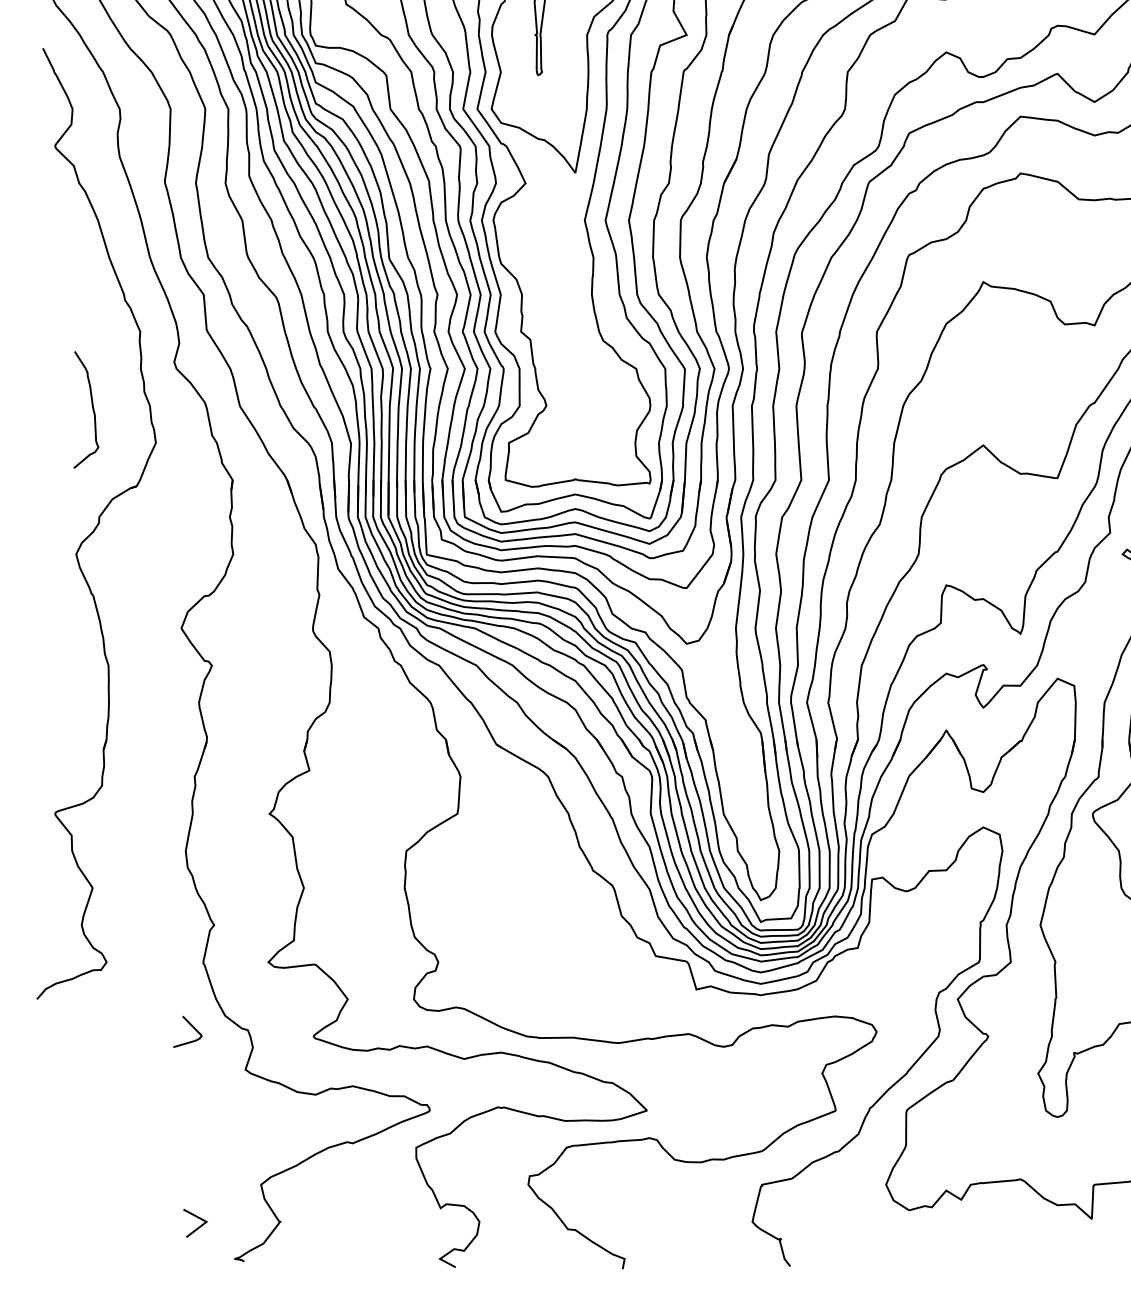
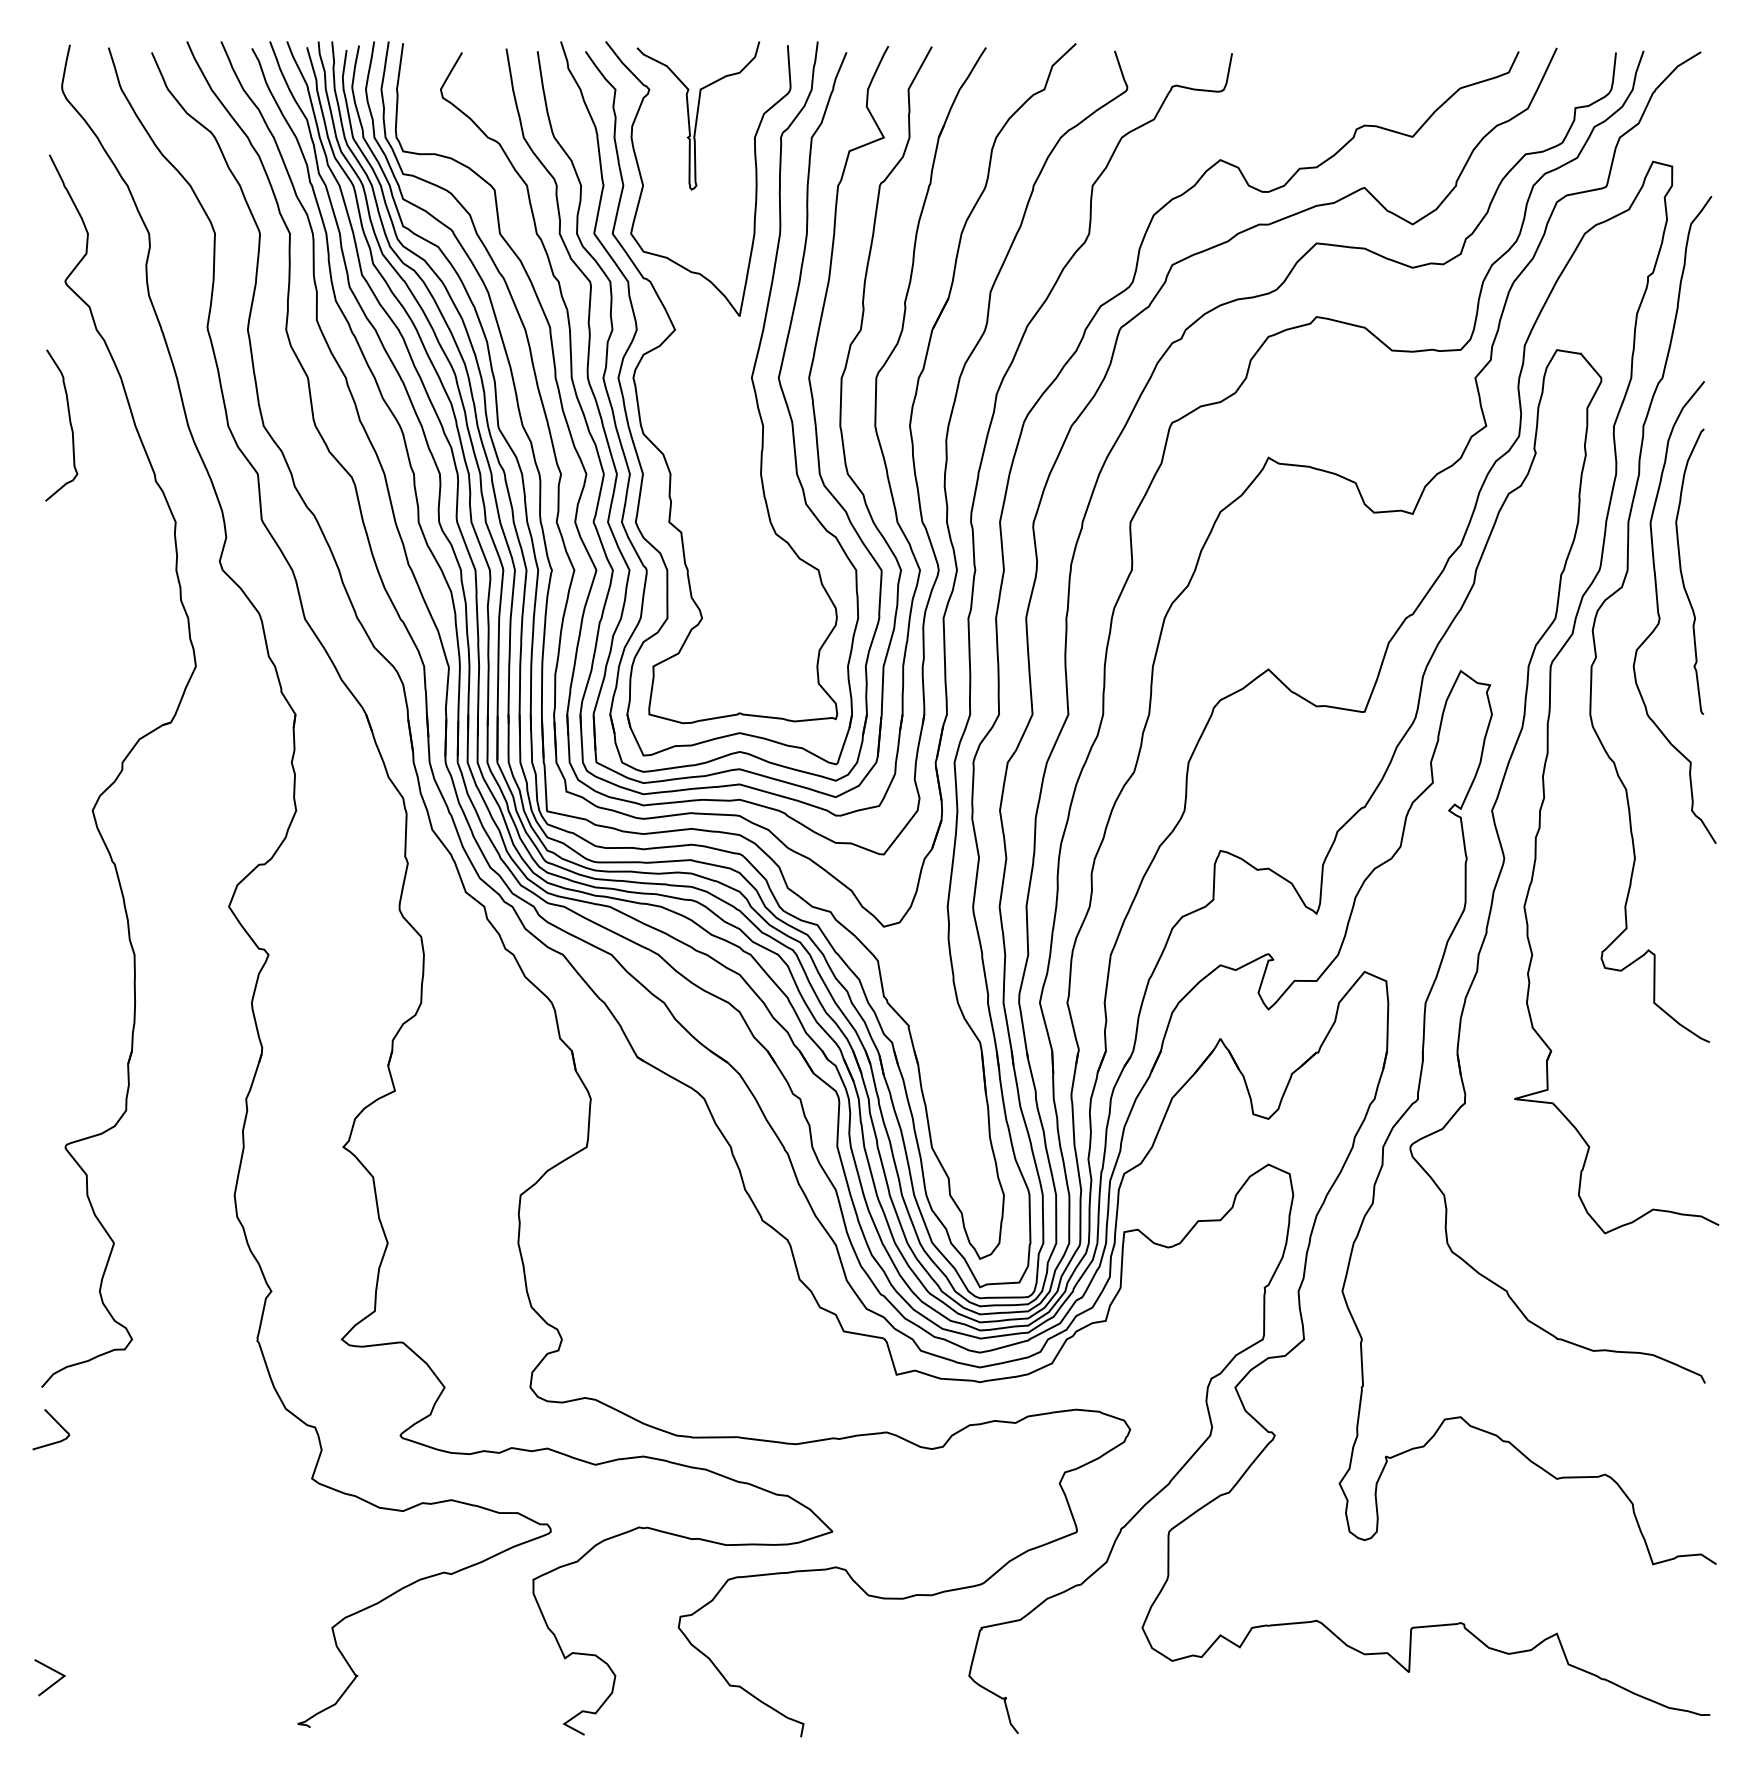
curve: (92, 408) -> (69, 423), moved
curve: (192, 1027) -> (57, 1423), moved
line: (198, 1226) -> (54, 1682), moved

